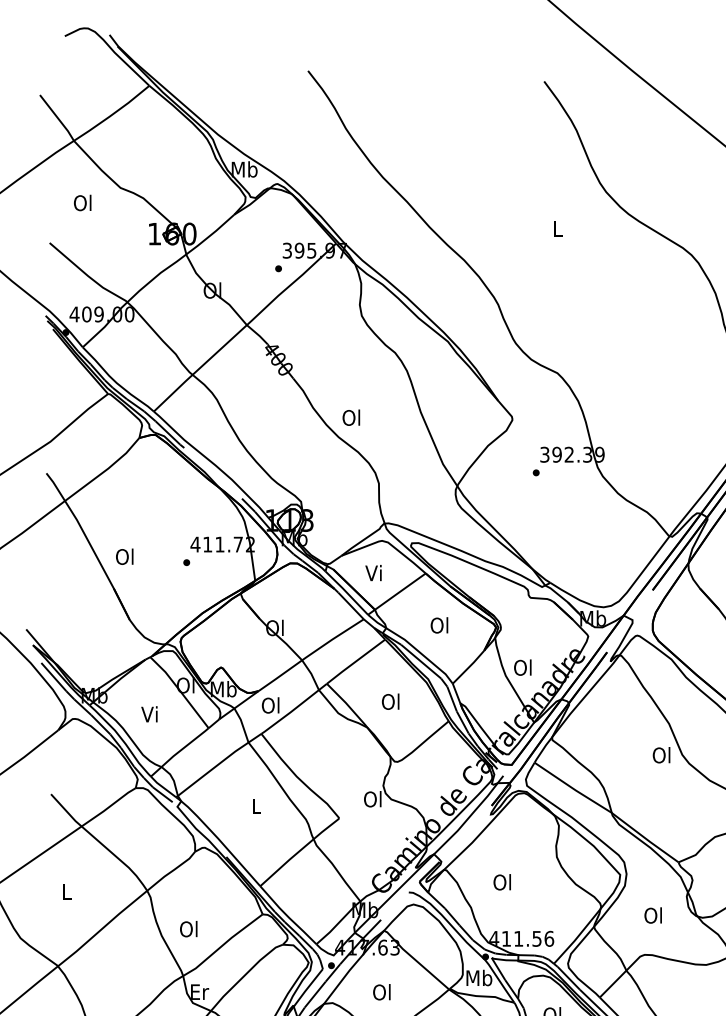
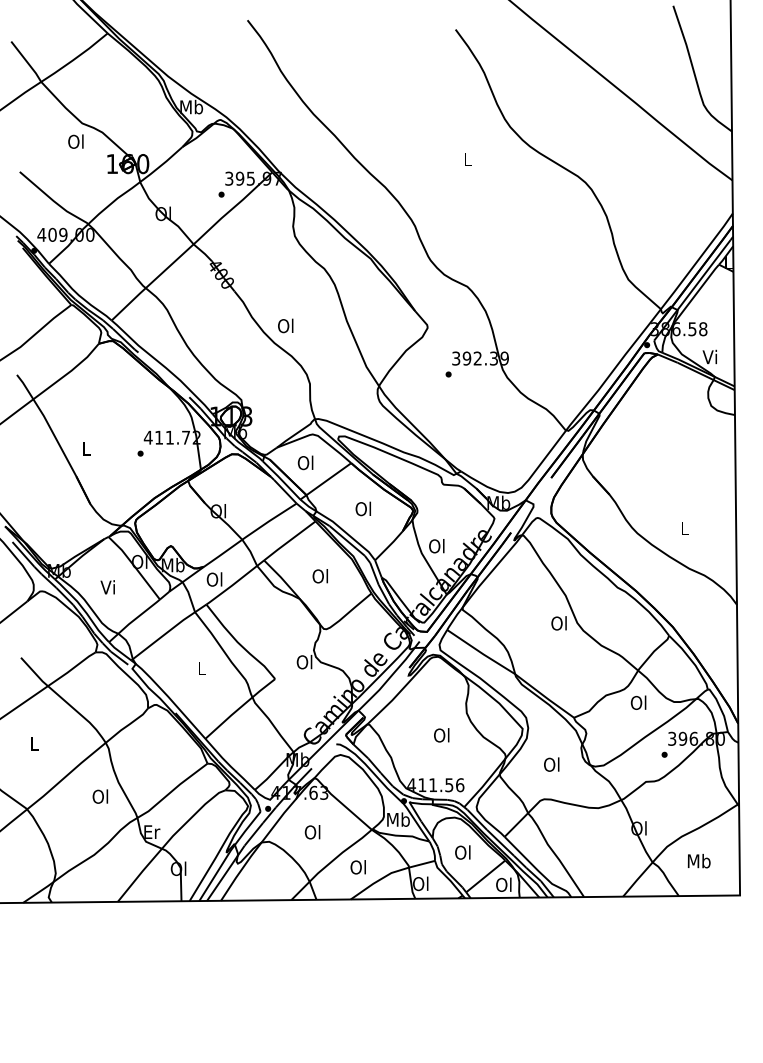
text: (82, 202) -> (75, 141), moved
text: (124, 556) -> (85, 448), Ol -> L
text: (373, 572) -> (305, 462), Vi -> Ol
text: (502, 882) -> (441, 735), moved
text: (188, 928) -> (100, 796), moved

